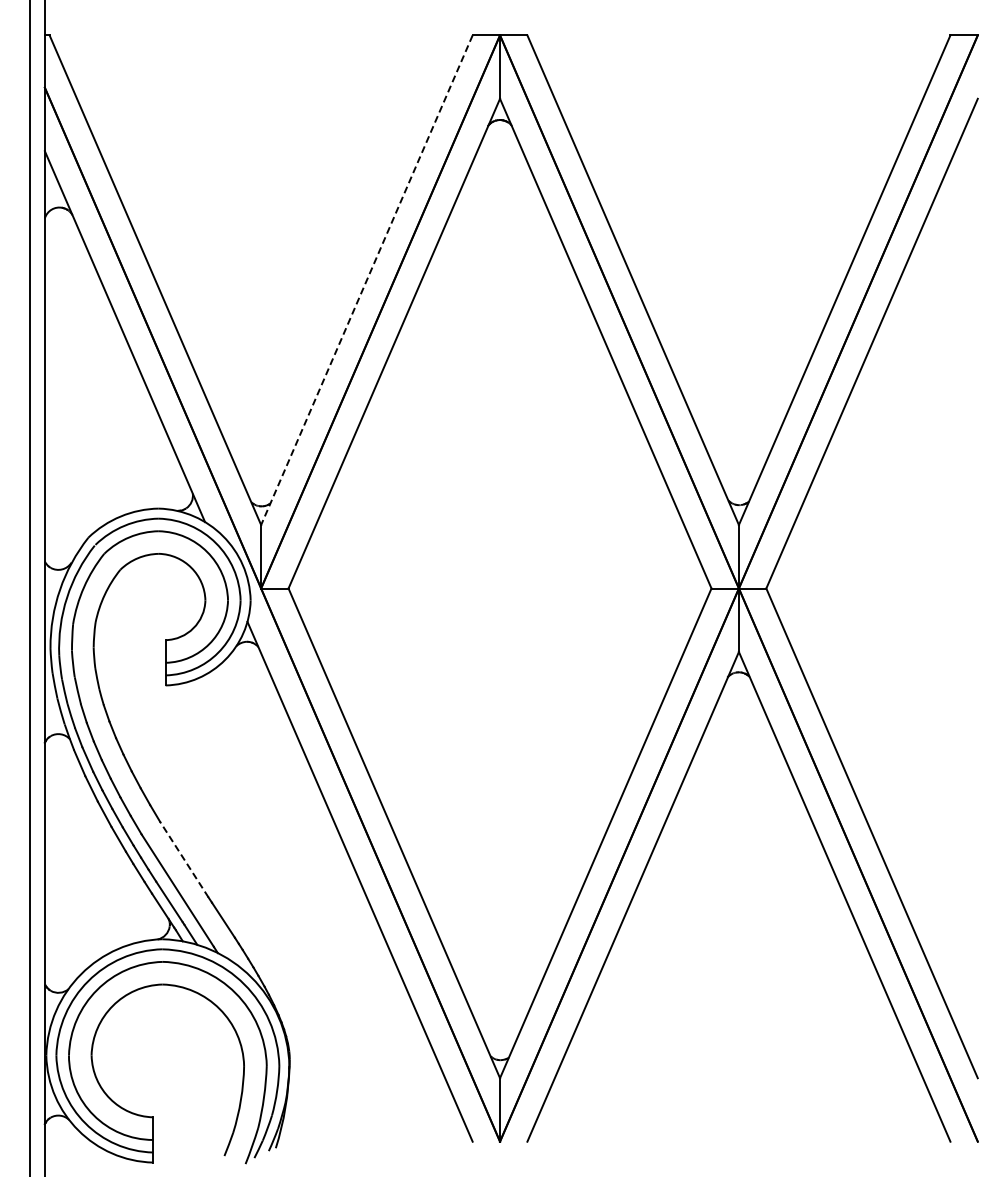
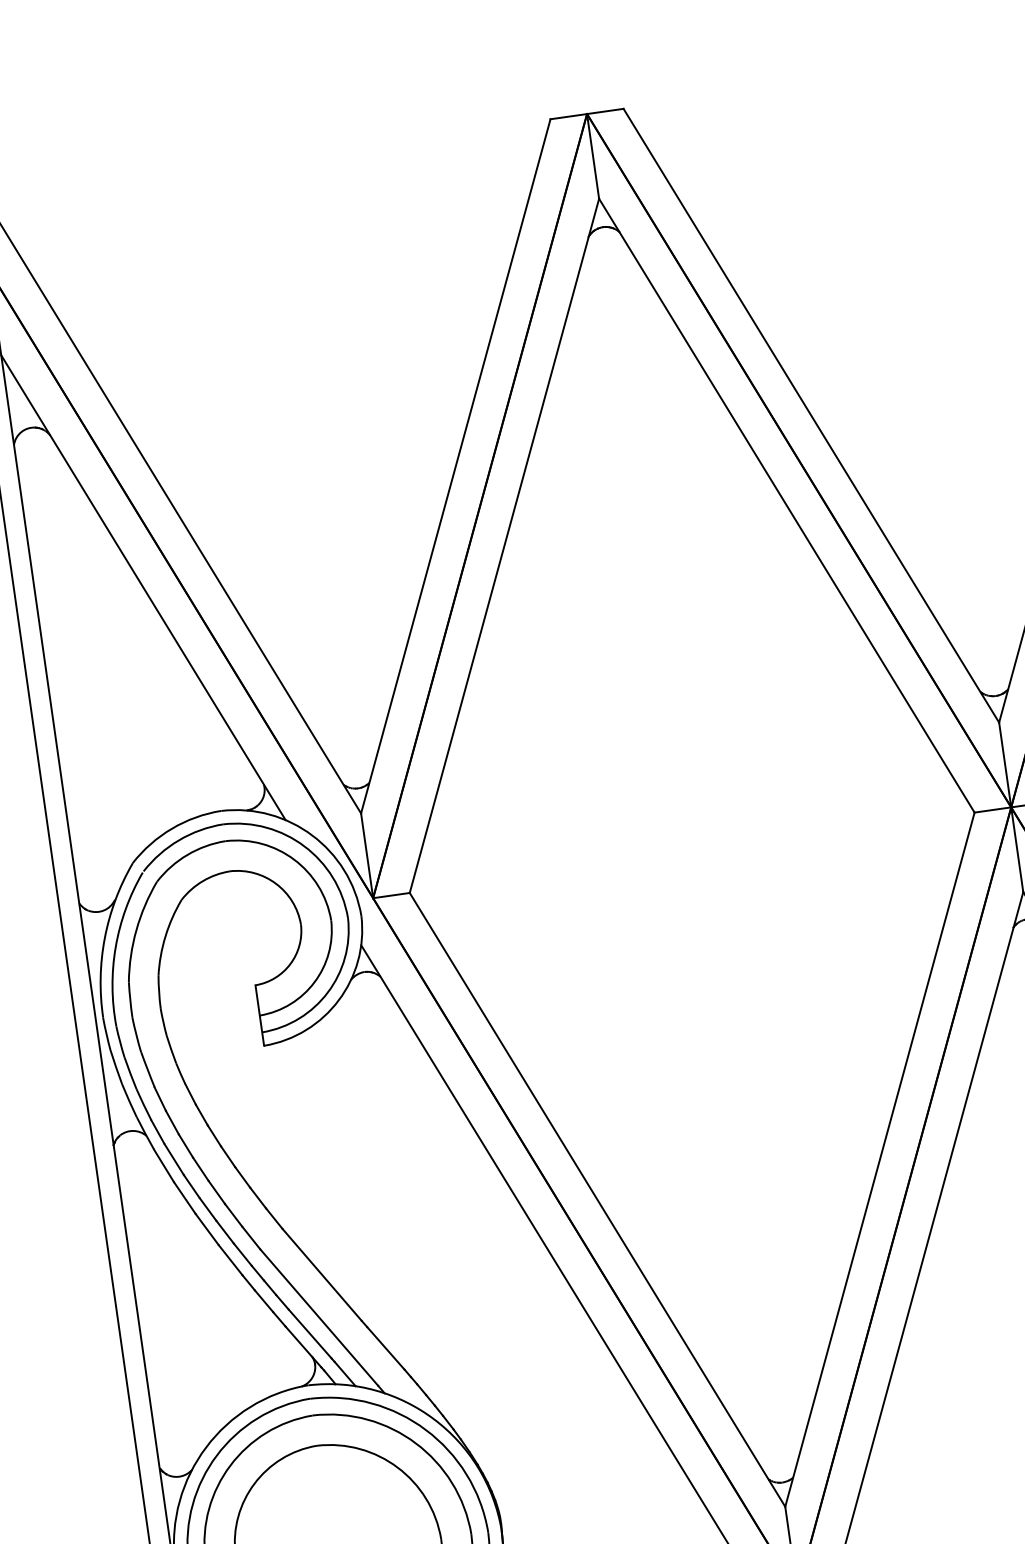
line: (366, 280) -> (455, 466), dashed -> solid
line: (184, 859) -> (322, 1274), dashed -> solid

